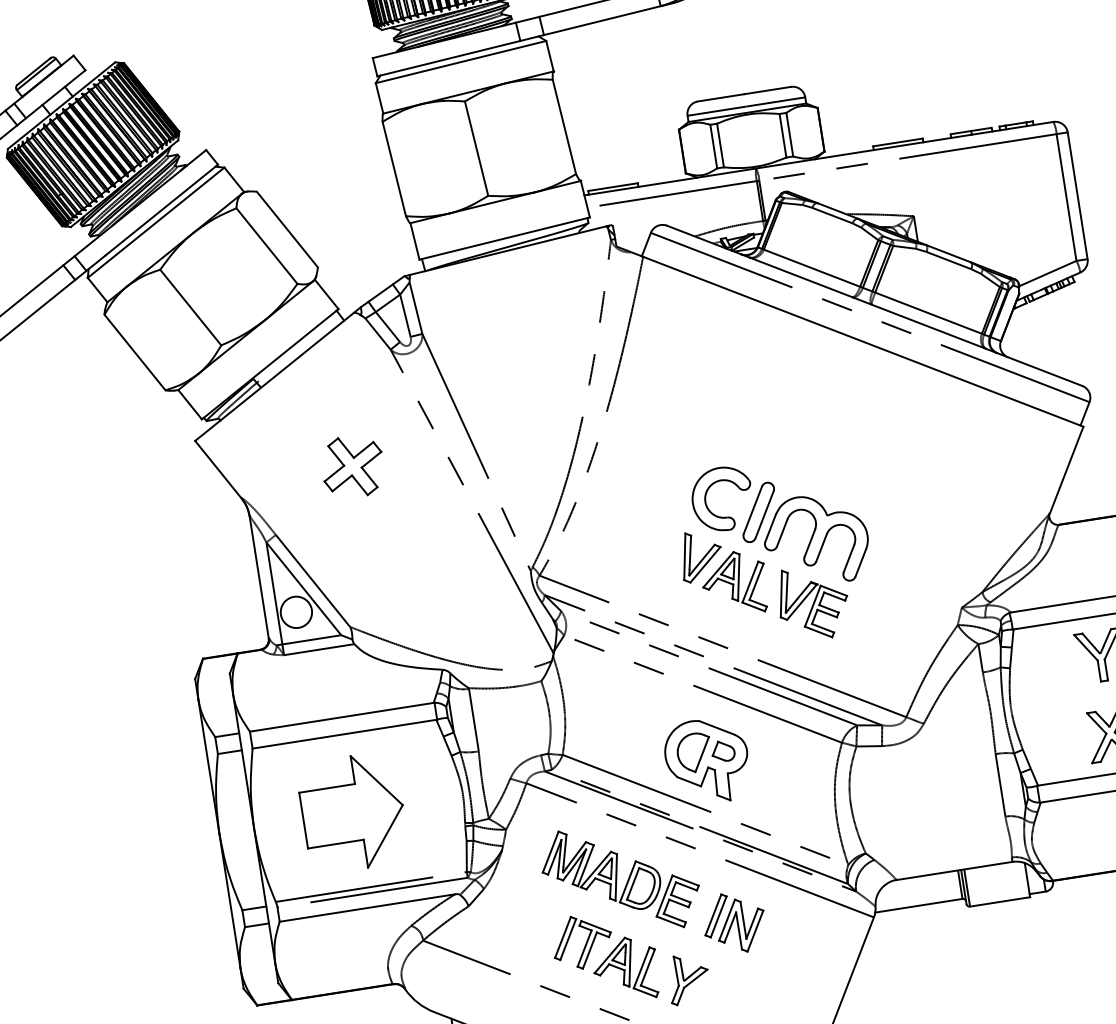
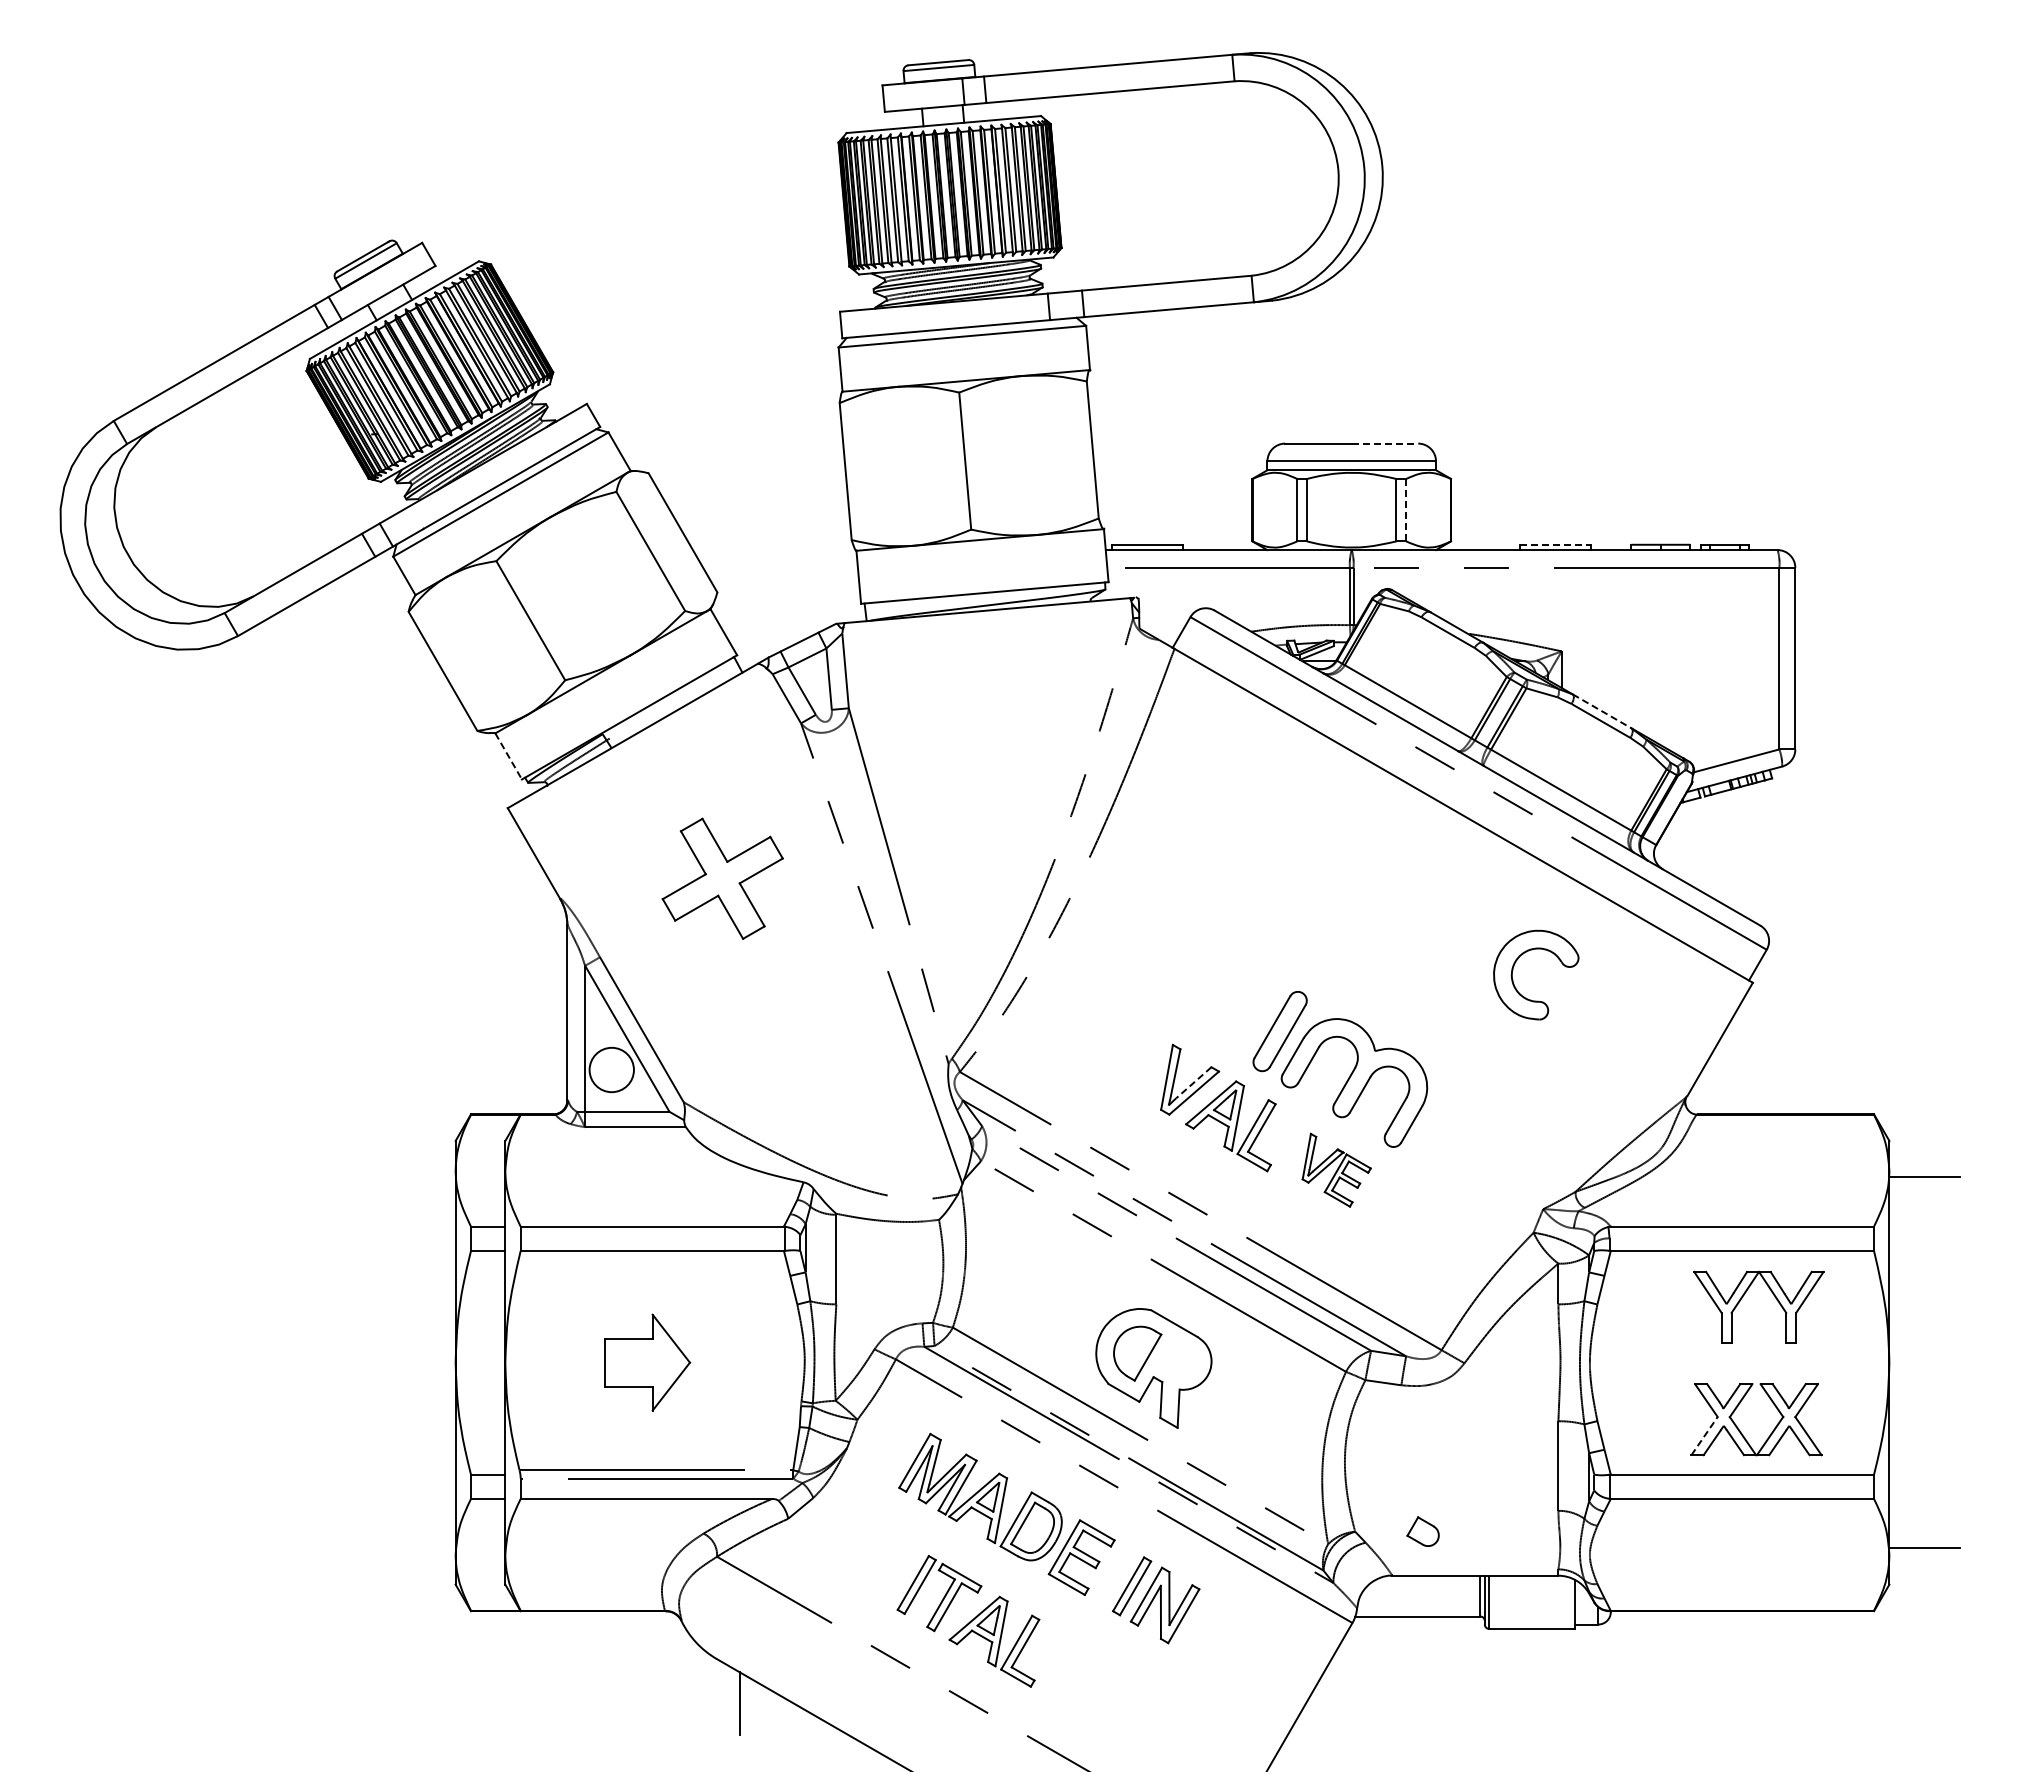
line: (768, 90) -> (1385, 443), solid -> dashed
line: (789, 134) -> (1406, 509), solid -> dashed
line: (898, 142) -> (1556, 544), solid -> dashed
line: (948, 253) -> (1602, 711), solid -> dashed
line: (190, 404) -> (508, 756), solid -> dashed
part: (352, 466) -> (722, 878), size x1.4
part: (706, 494) -> (1515, 964), moved
line: (703, 558) -> (1193, 1083), solid -> dashed
part: (813, 603) -> (1336, 1170), size x0.7
line: (1099, 748) -> (1704, 1435), solid -> dashed
part: (722, 751) -> (1422, 1531), moved
part: (353, 812) -> (647, 1362), size x0.6
part: (688, 979) -> (1079, 1668), removed

